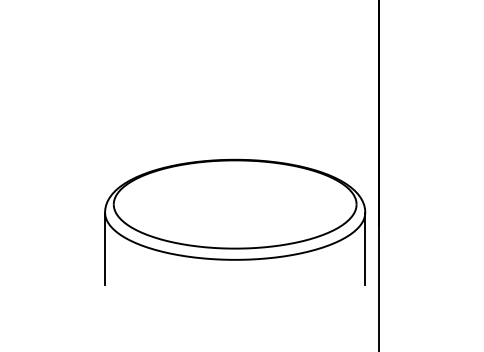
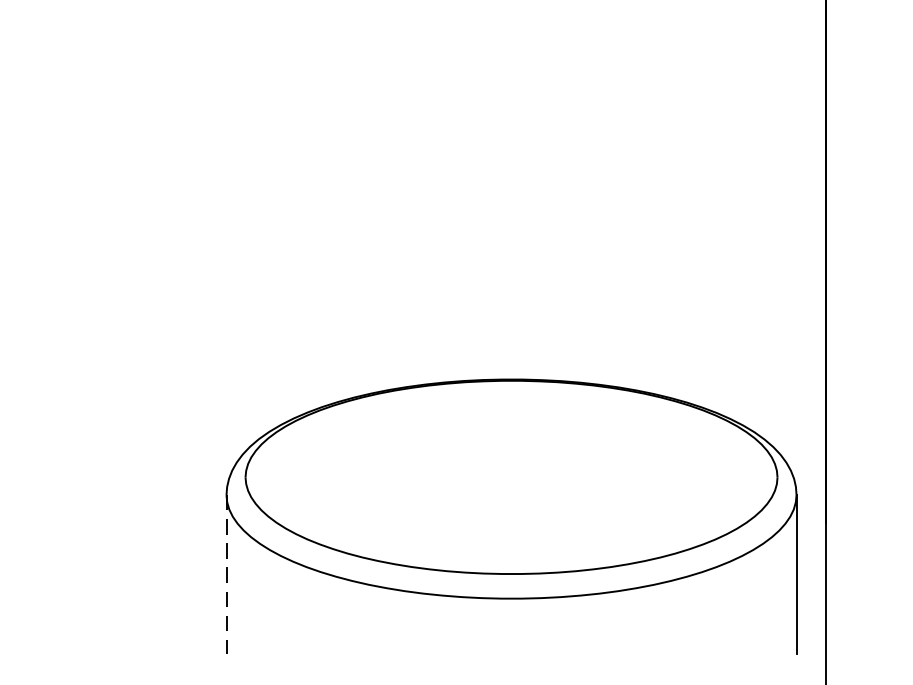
line: (105, 249) -> (227, 575), solid -> dashed

